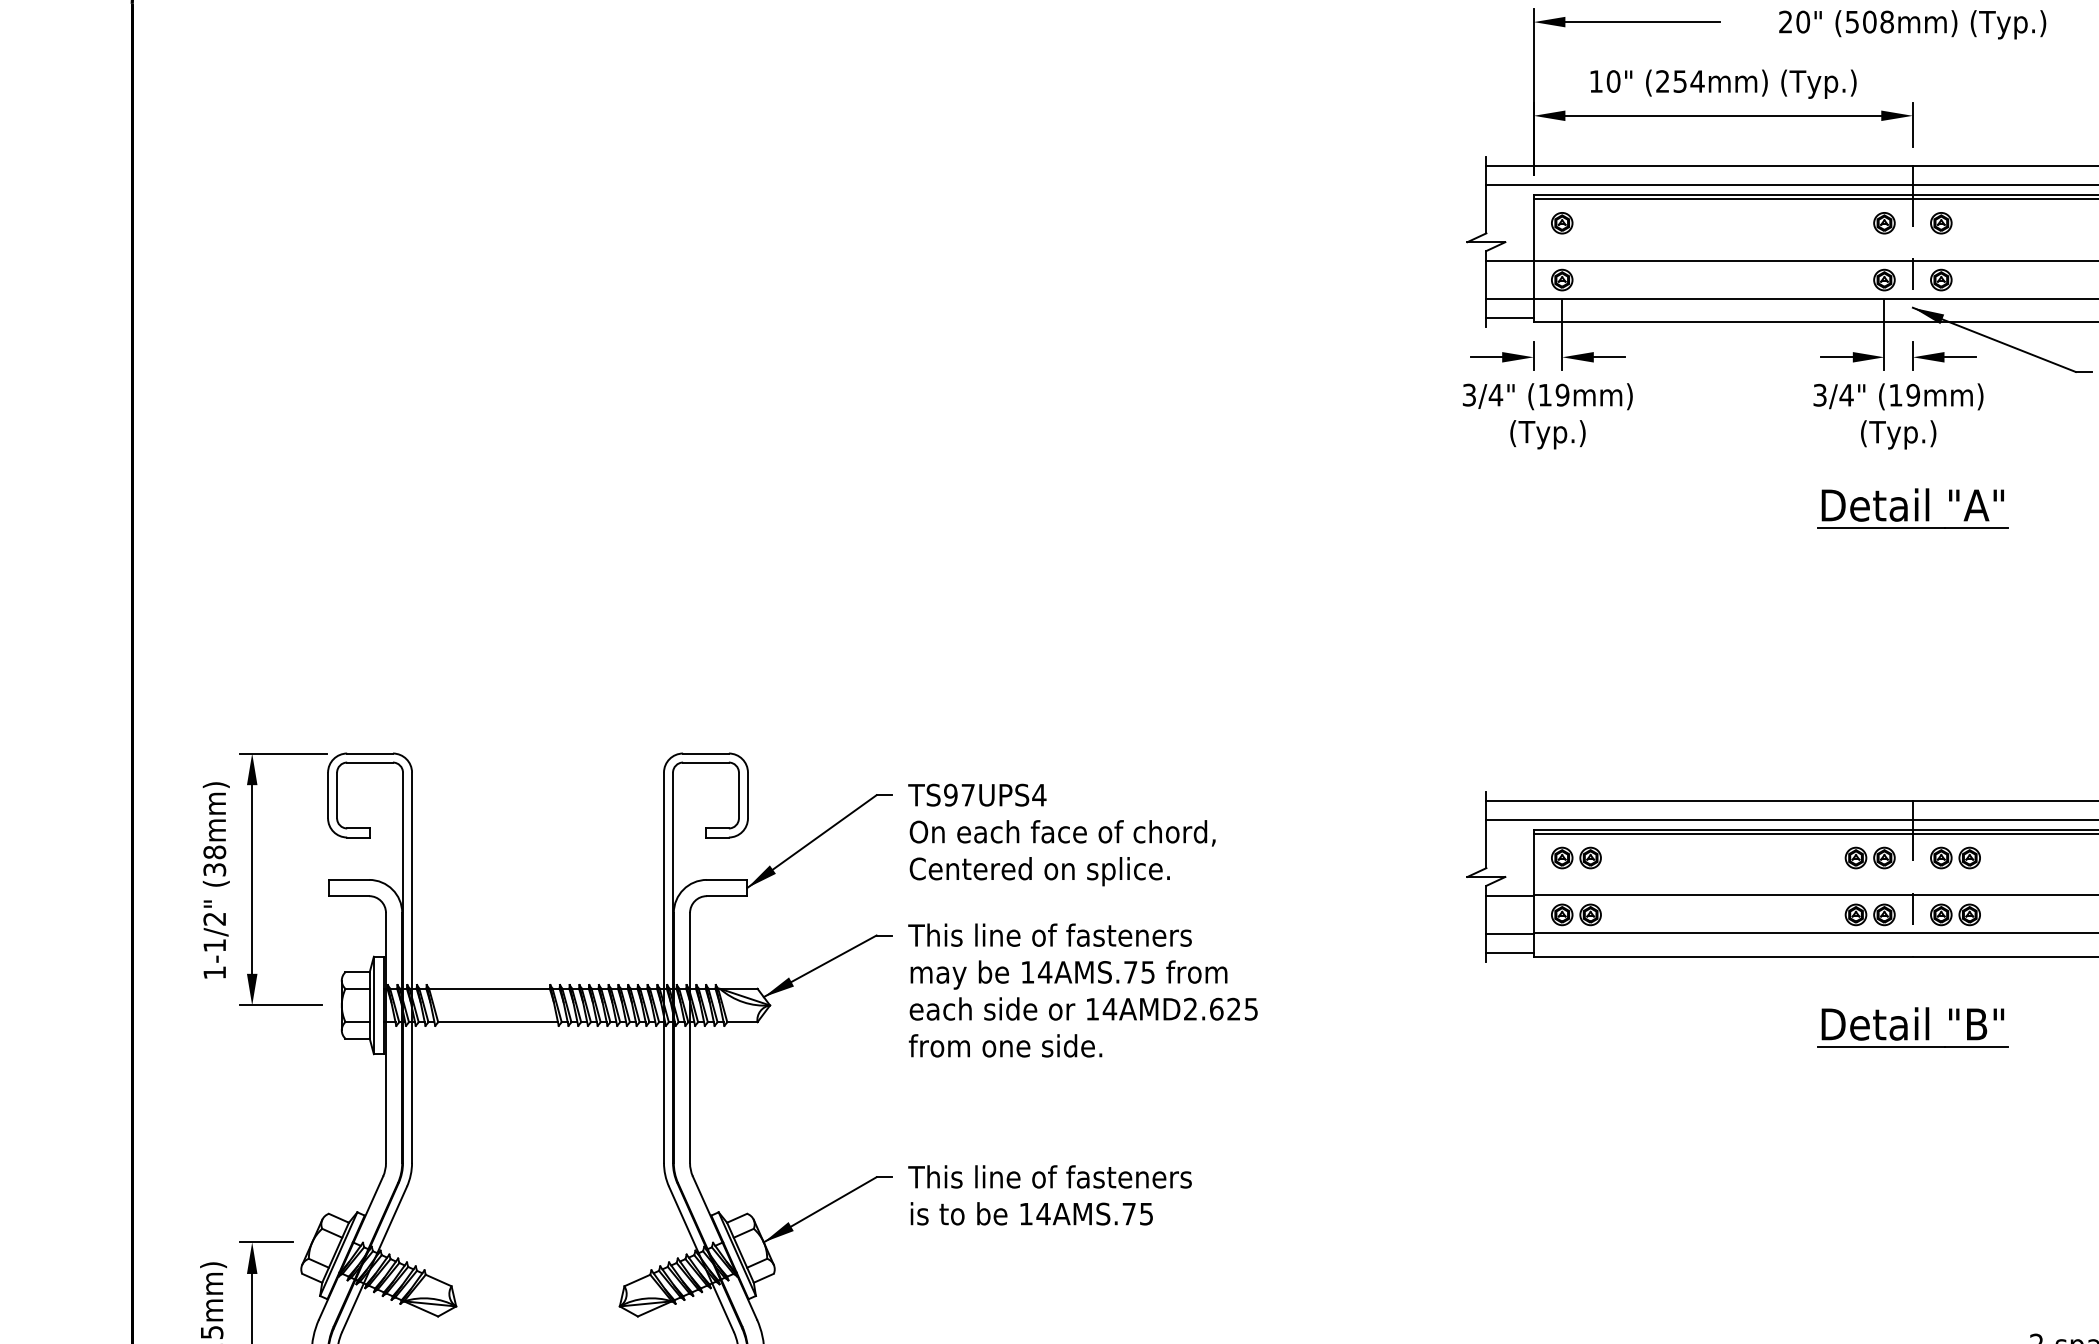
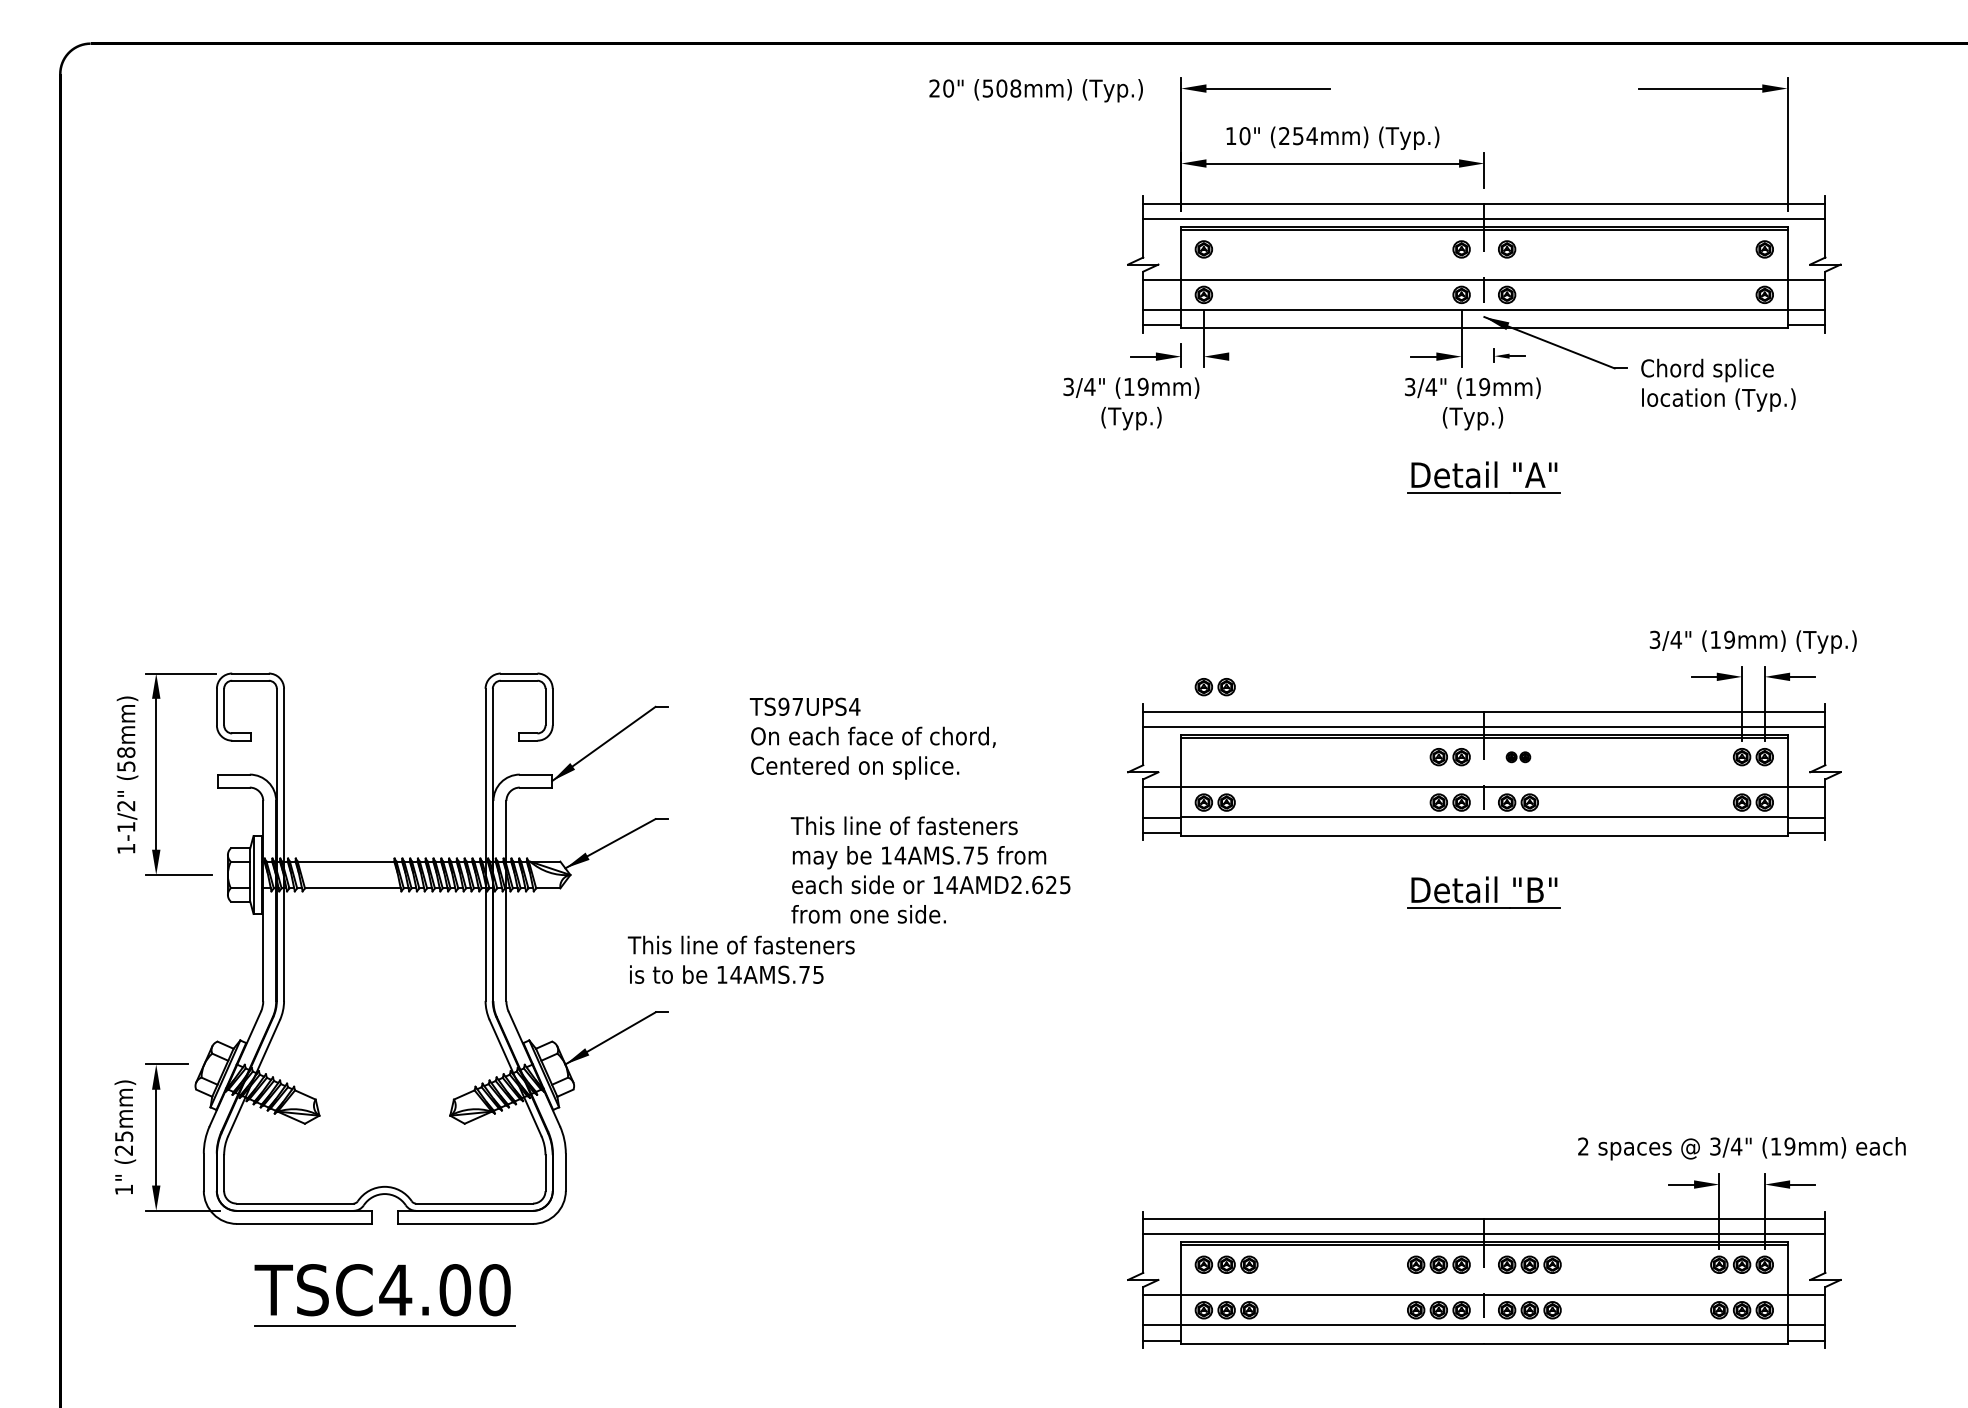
text: (1911, 24) -> (1035, 90), moved
part: (1944, 355) -> (1509, 355), size x0.6
line: (1609, 357) -> (1241, 356), removed
text: (1547, 415) -> (1131, 403), moved
text: (1061, 834) -> (872, 738), moved
part: (1575, 858) -> (1214, 687), moved
part: (1955, 858) -> (1518, 757), size x0.6
text: (213, 869) -> (125, 766), (38mm) -> (58mm)
text: (1082, 989) -> (930, 869), moved
text: (1049, 1194) -> (740, 959), moved

